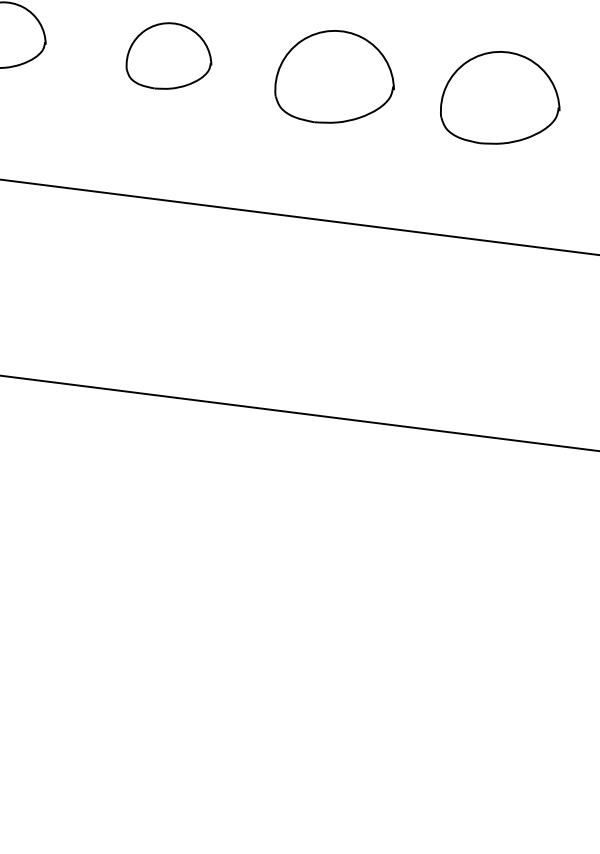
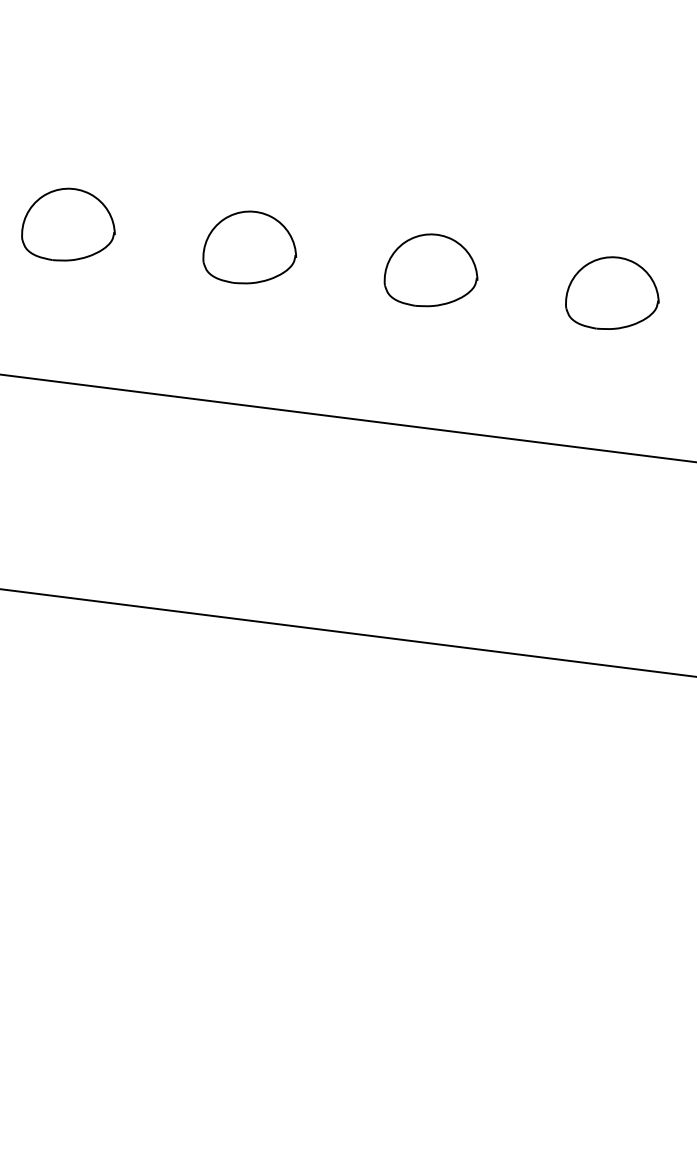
part: (334, 77) -> (430, 270), size x0.71
part: (500, 97) -> (612, 292), size x0.71

